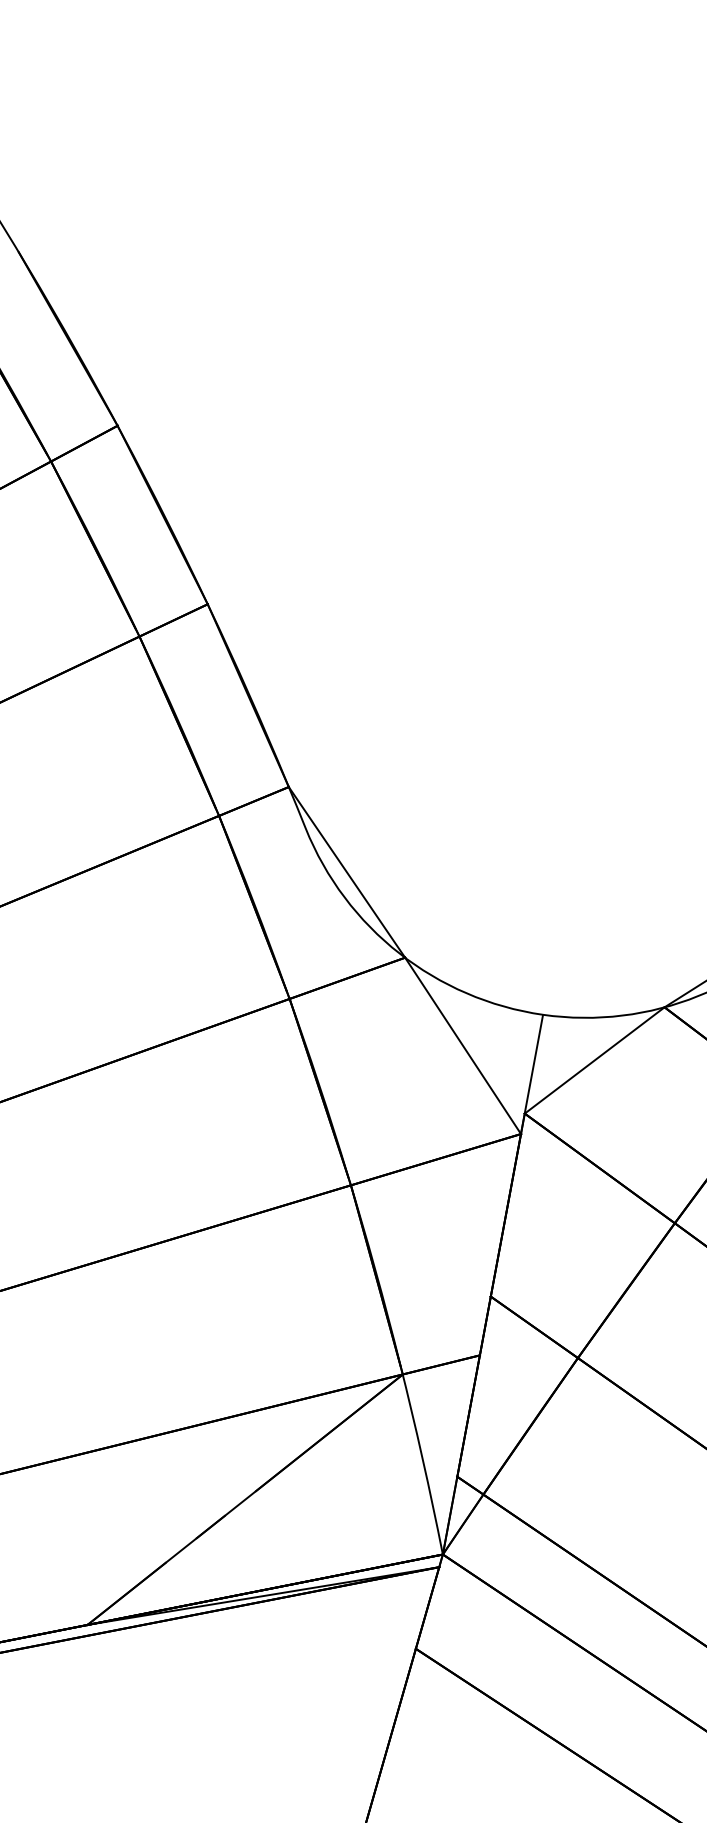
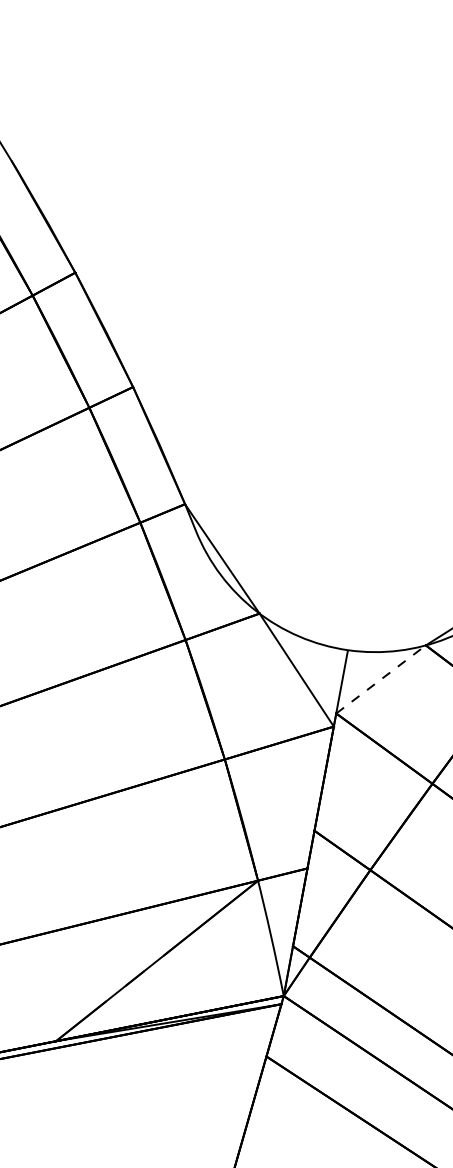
line: (595, 1060) -> (381, 679), solid -> dashed

